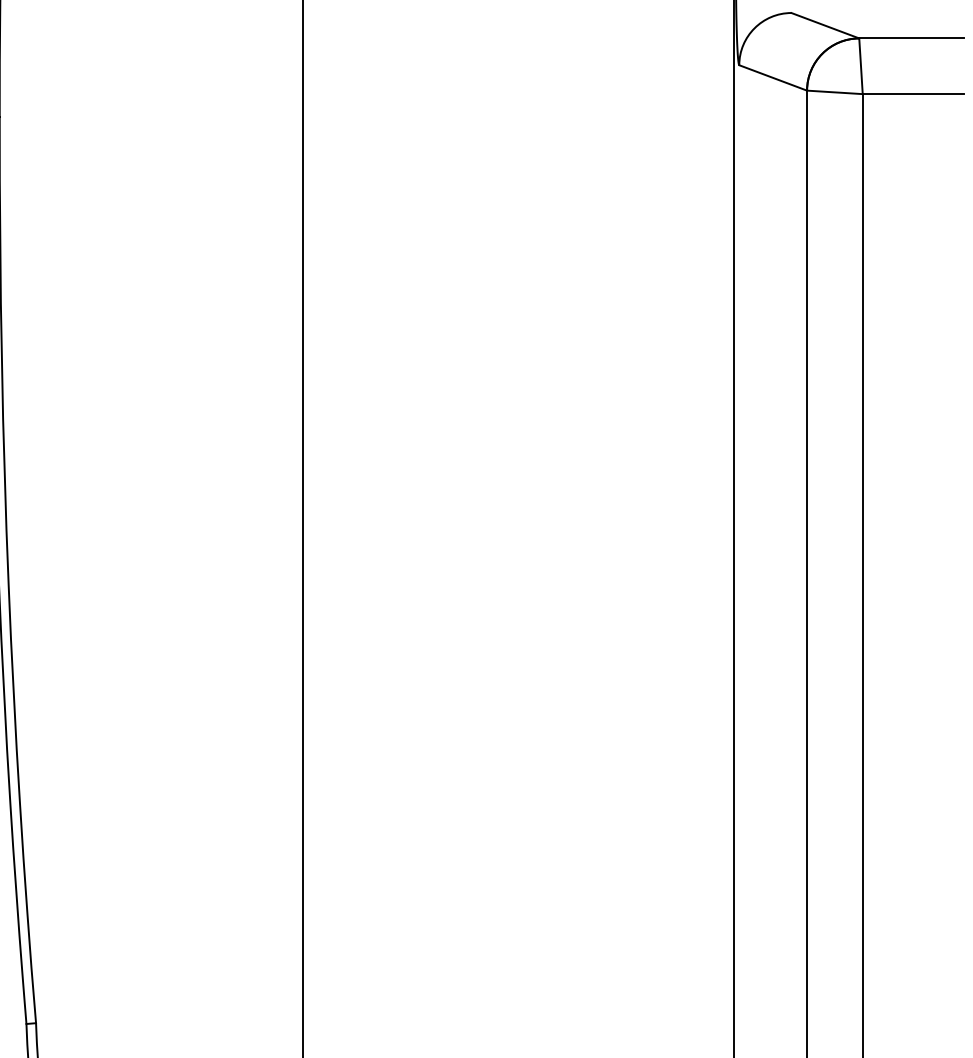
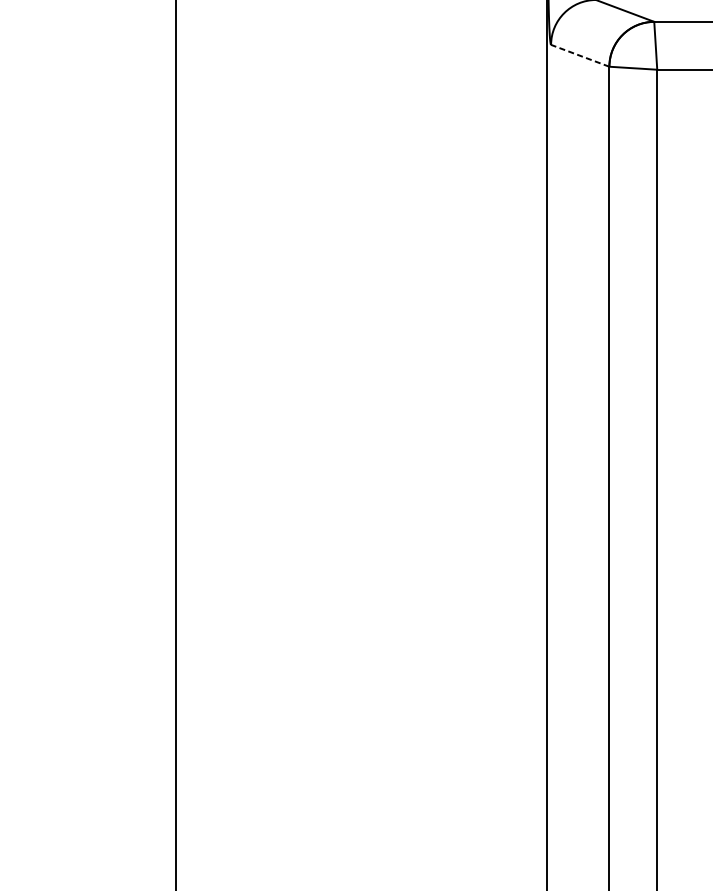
line: (772, 77) -> (579, 55), solid -> dashed

